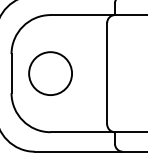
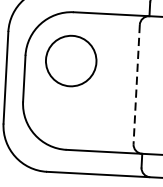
circle: (50, 73) -> (71, 60), moved
line: (107, 73) -> (137, 84), solid -> dashed

